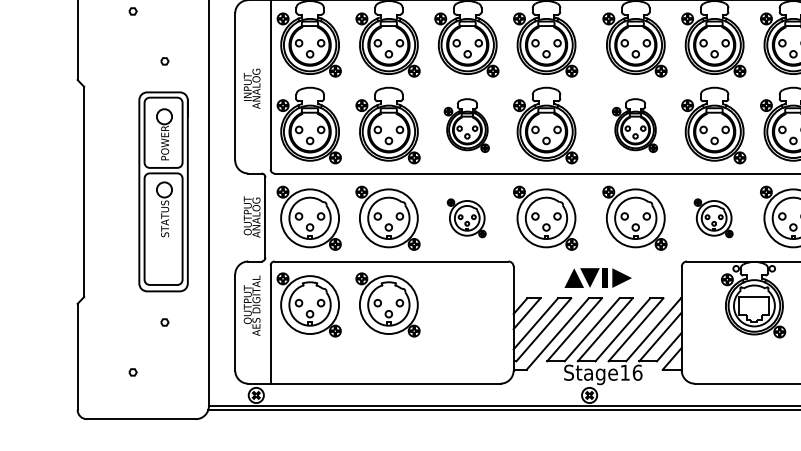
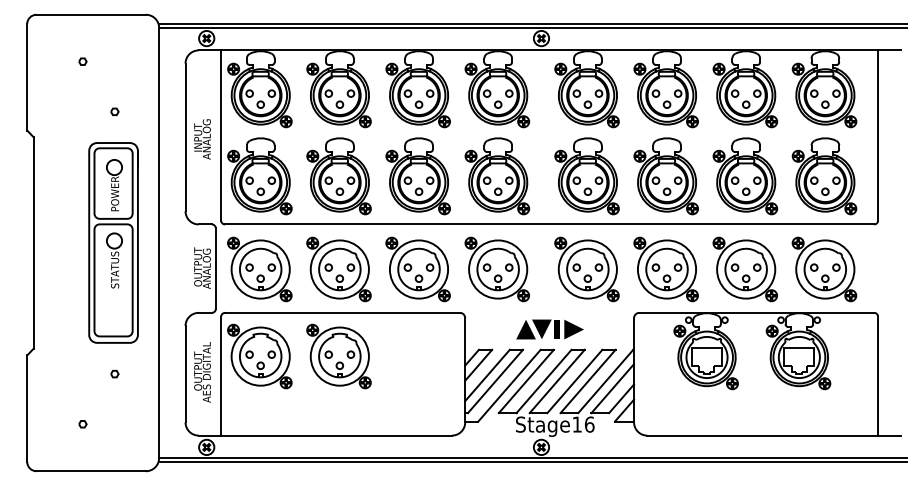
part: (466, 125) -> (417, 176), size x1.43
part: (634, 125) -> (586, 176), size x1.43
part: (466, 218) -> (417, 269), size x1.67
part: (713, 218) -> (665, 269), size x1.67
text: (252, 305) -> (202, 372), moved

